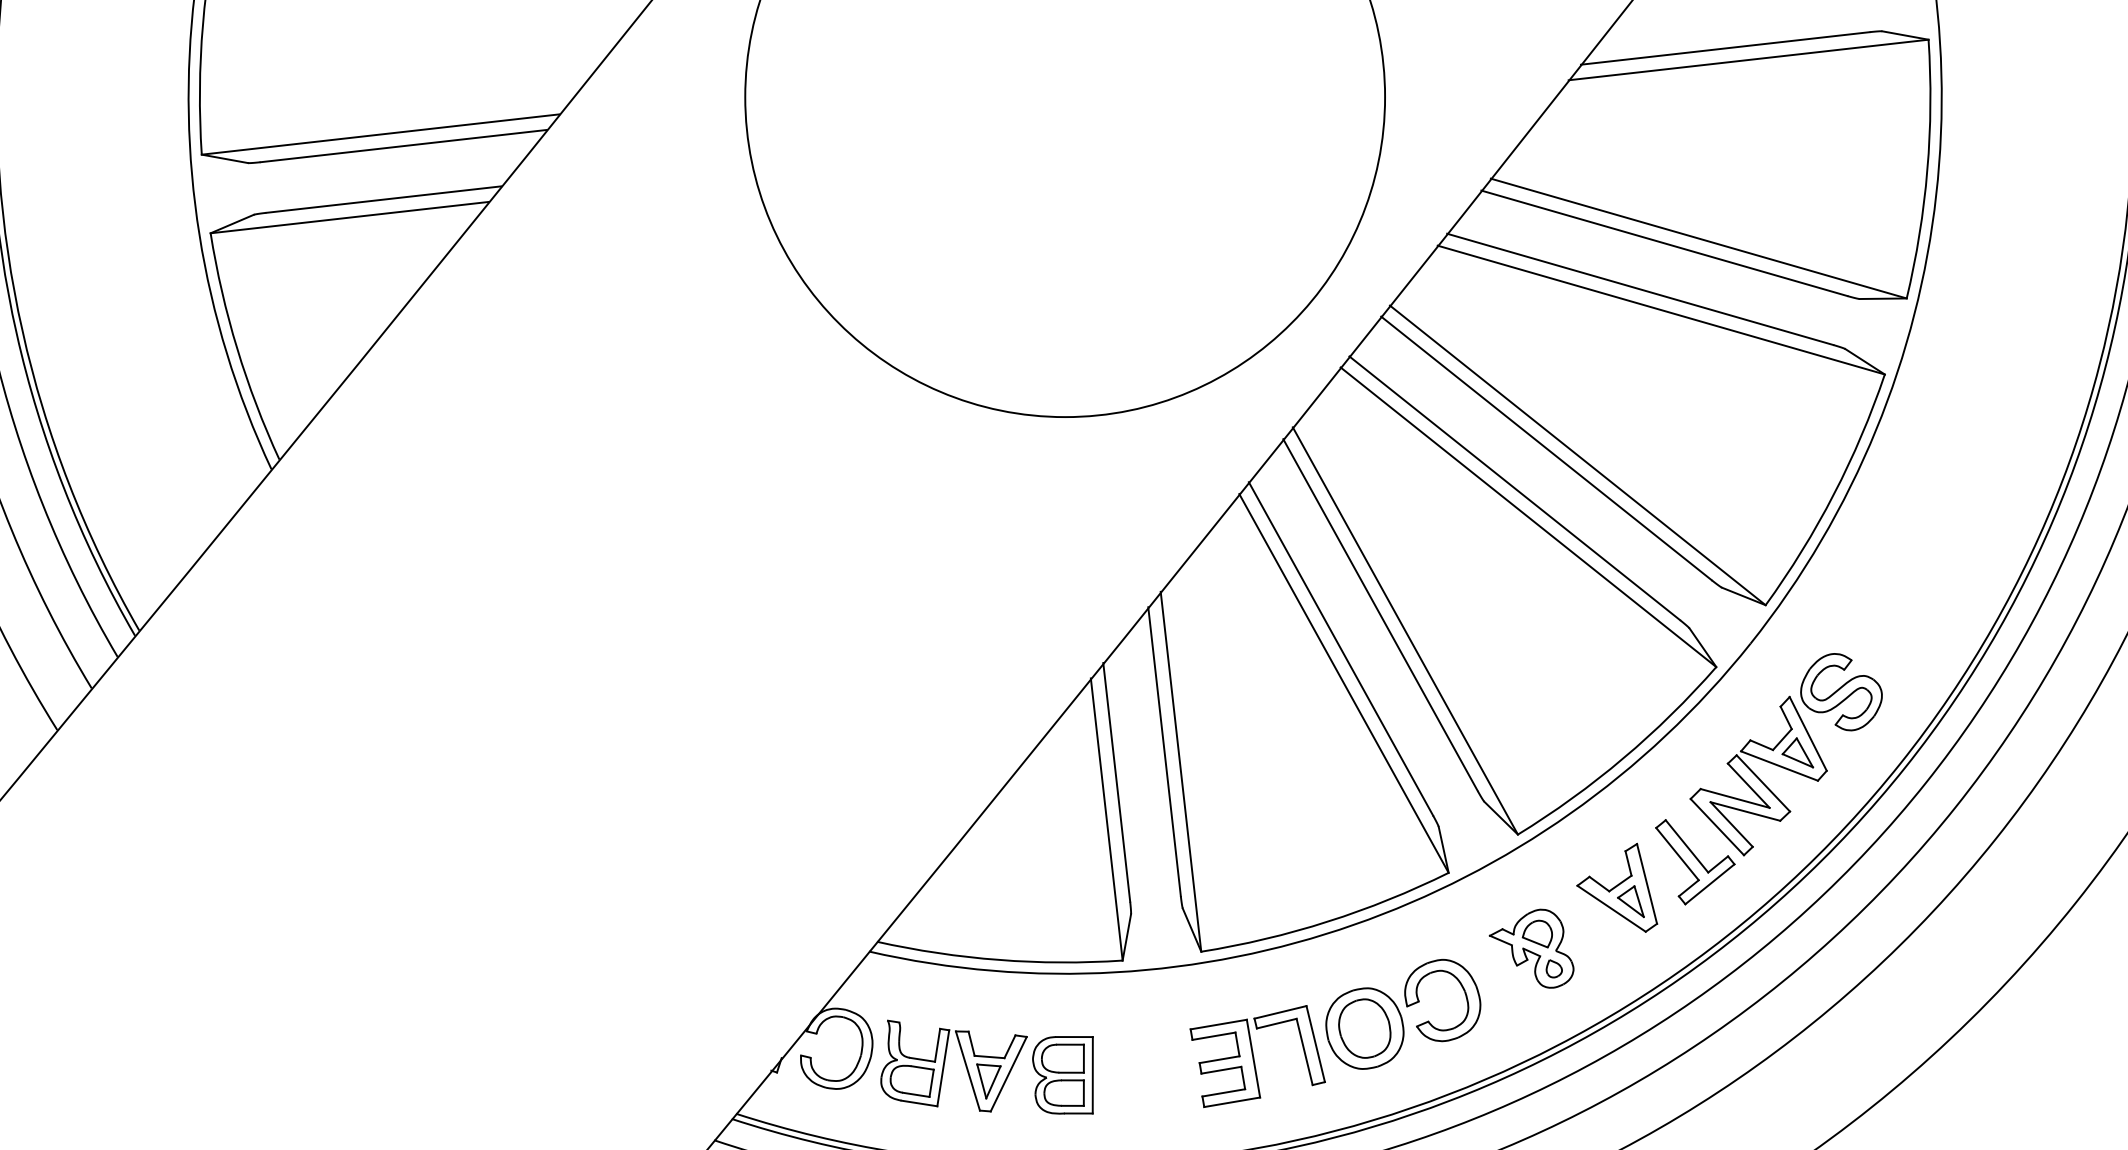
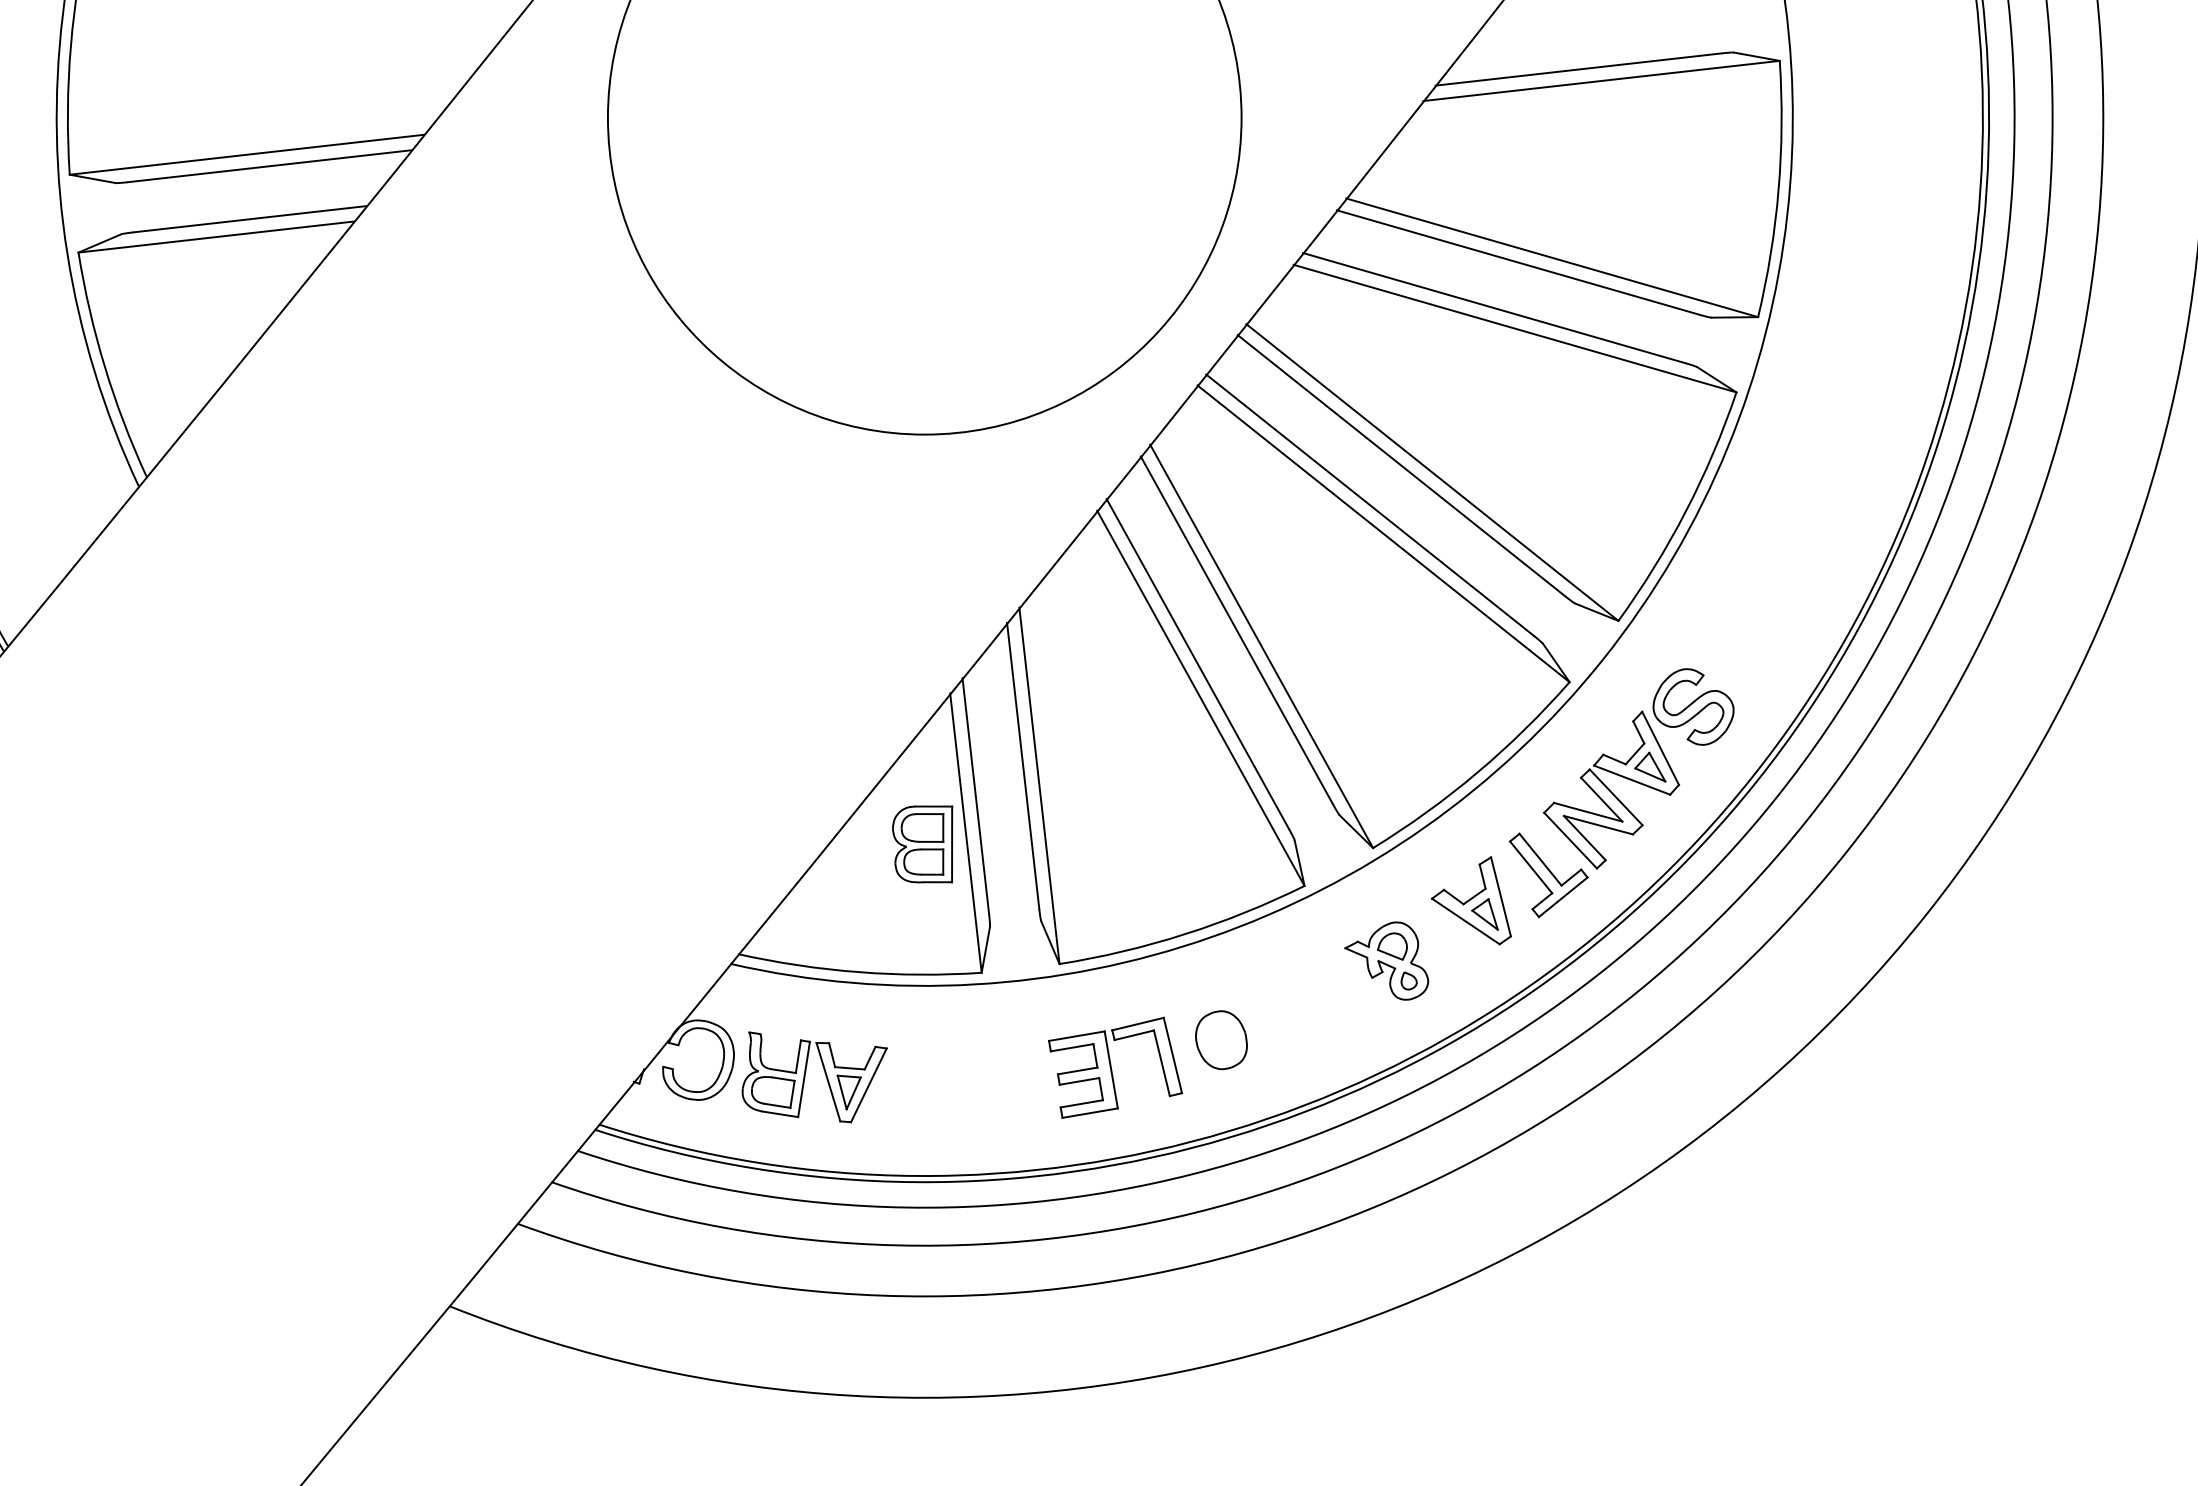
part: (1403, 1014) -> (1259, 1026), removed
part: (1062, 1075) -> (922, 844), moved

